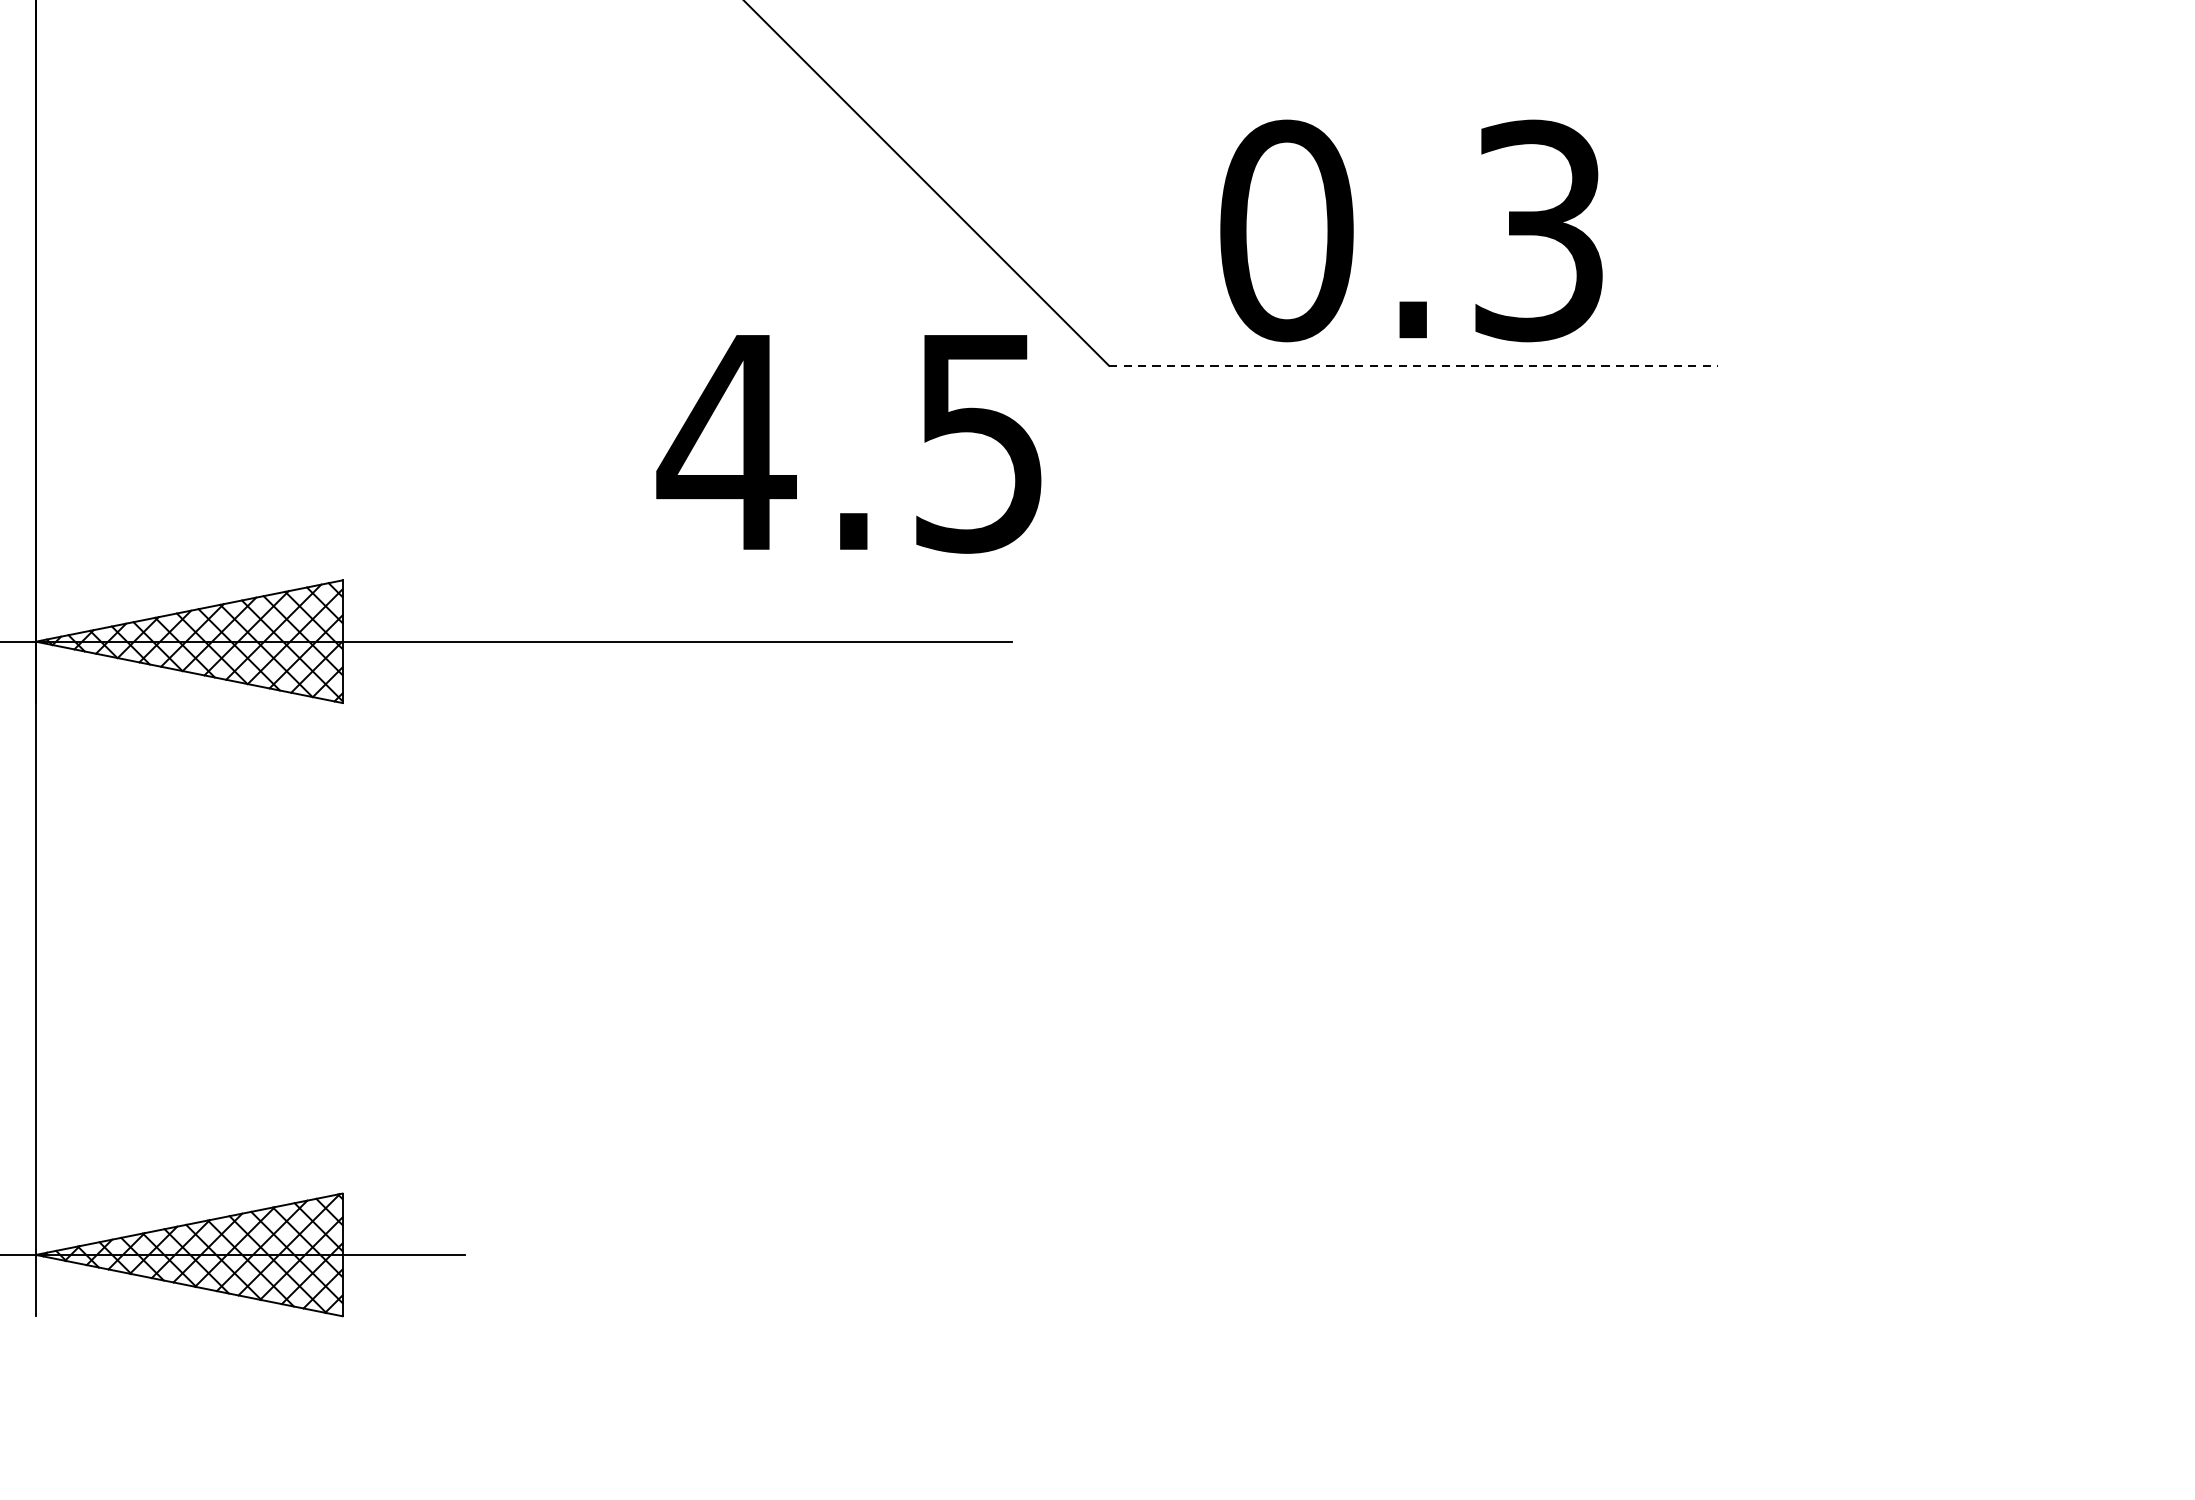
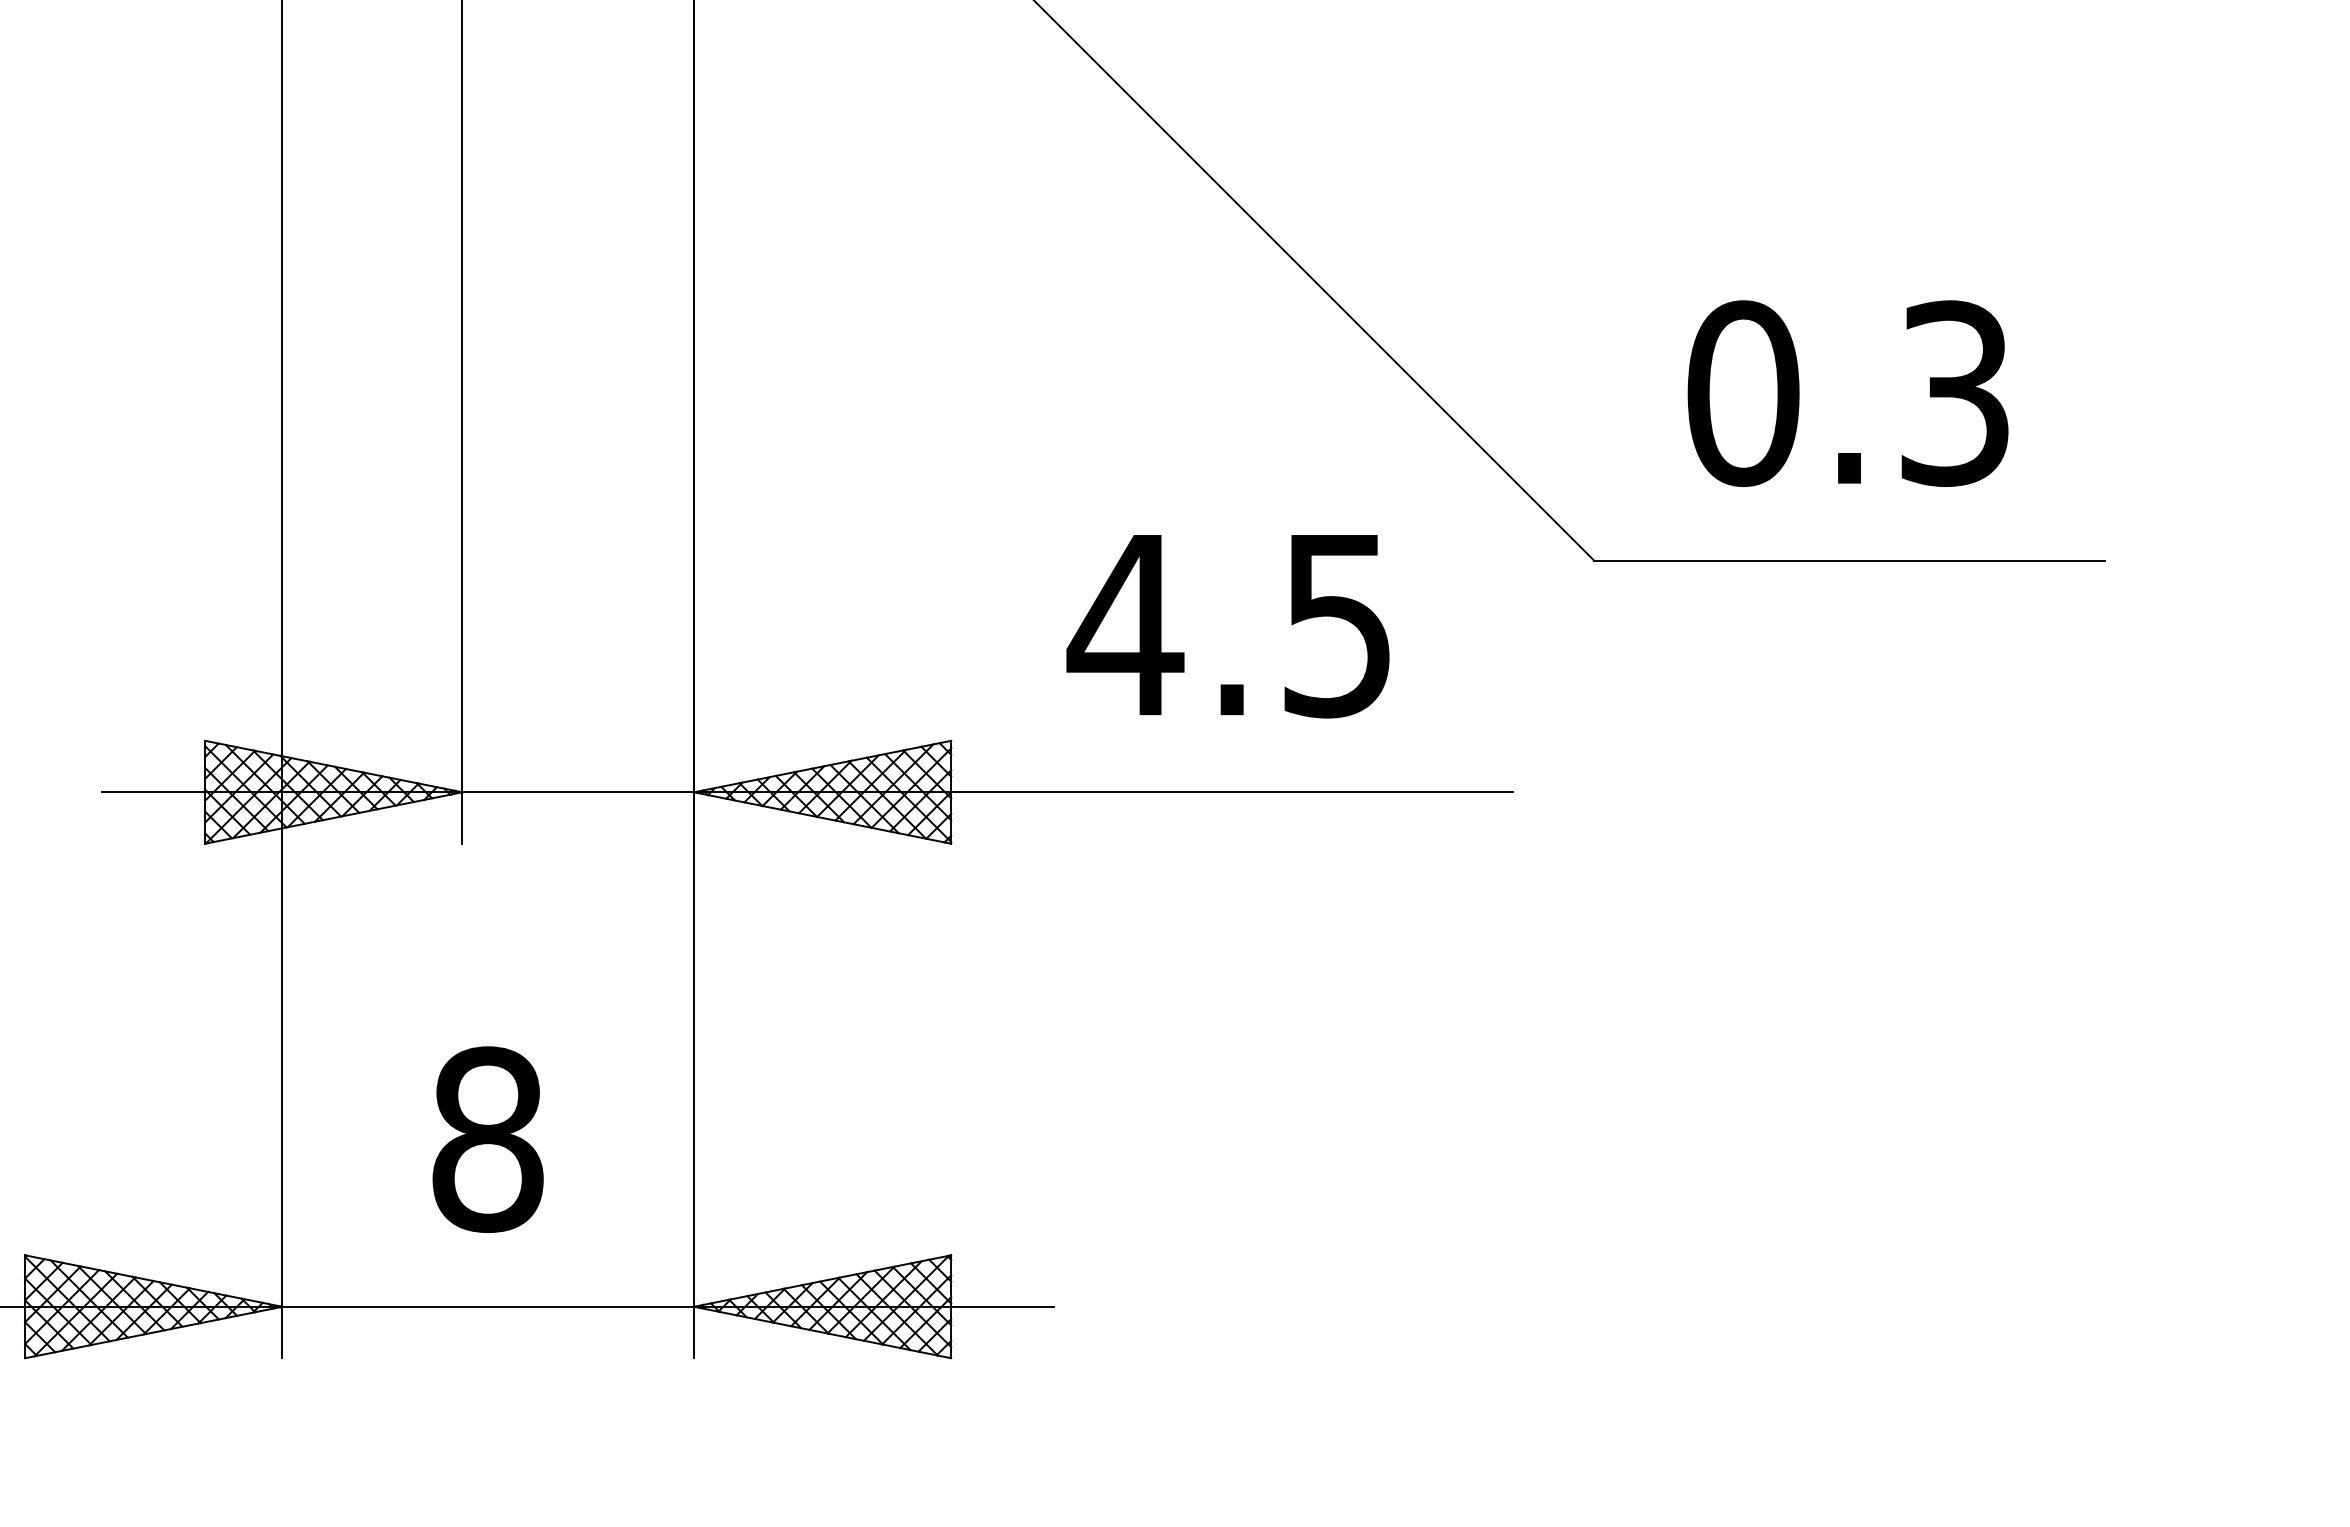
text: (1410, 230) -> (1847, 393), moved
line: (1414, 365) -> (1850, 560), dashed -> solid
text: (848, 444) -> (1227, 626), moved

